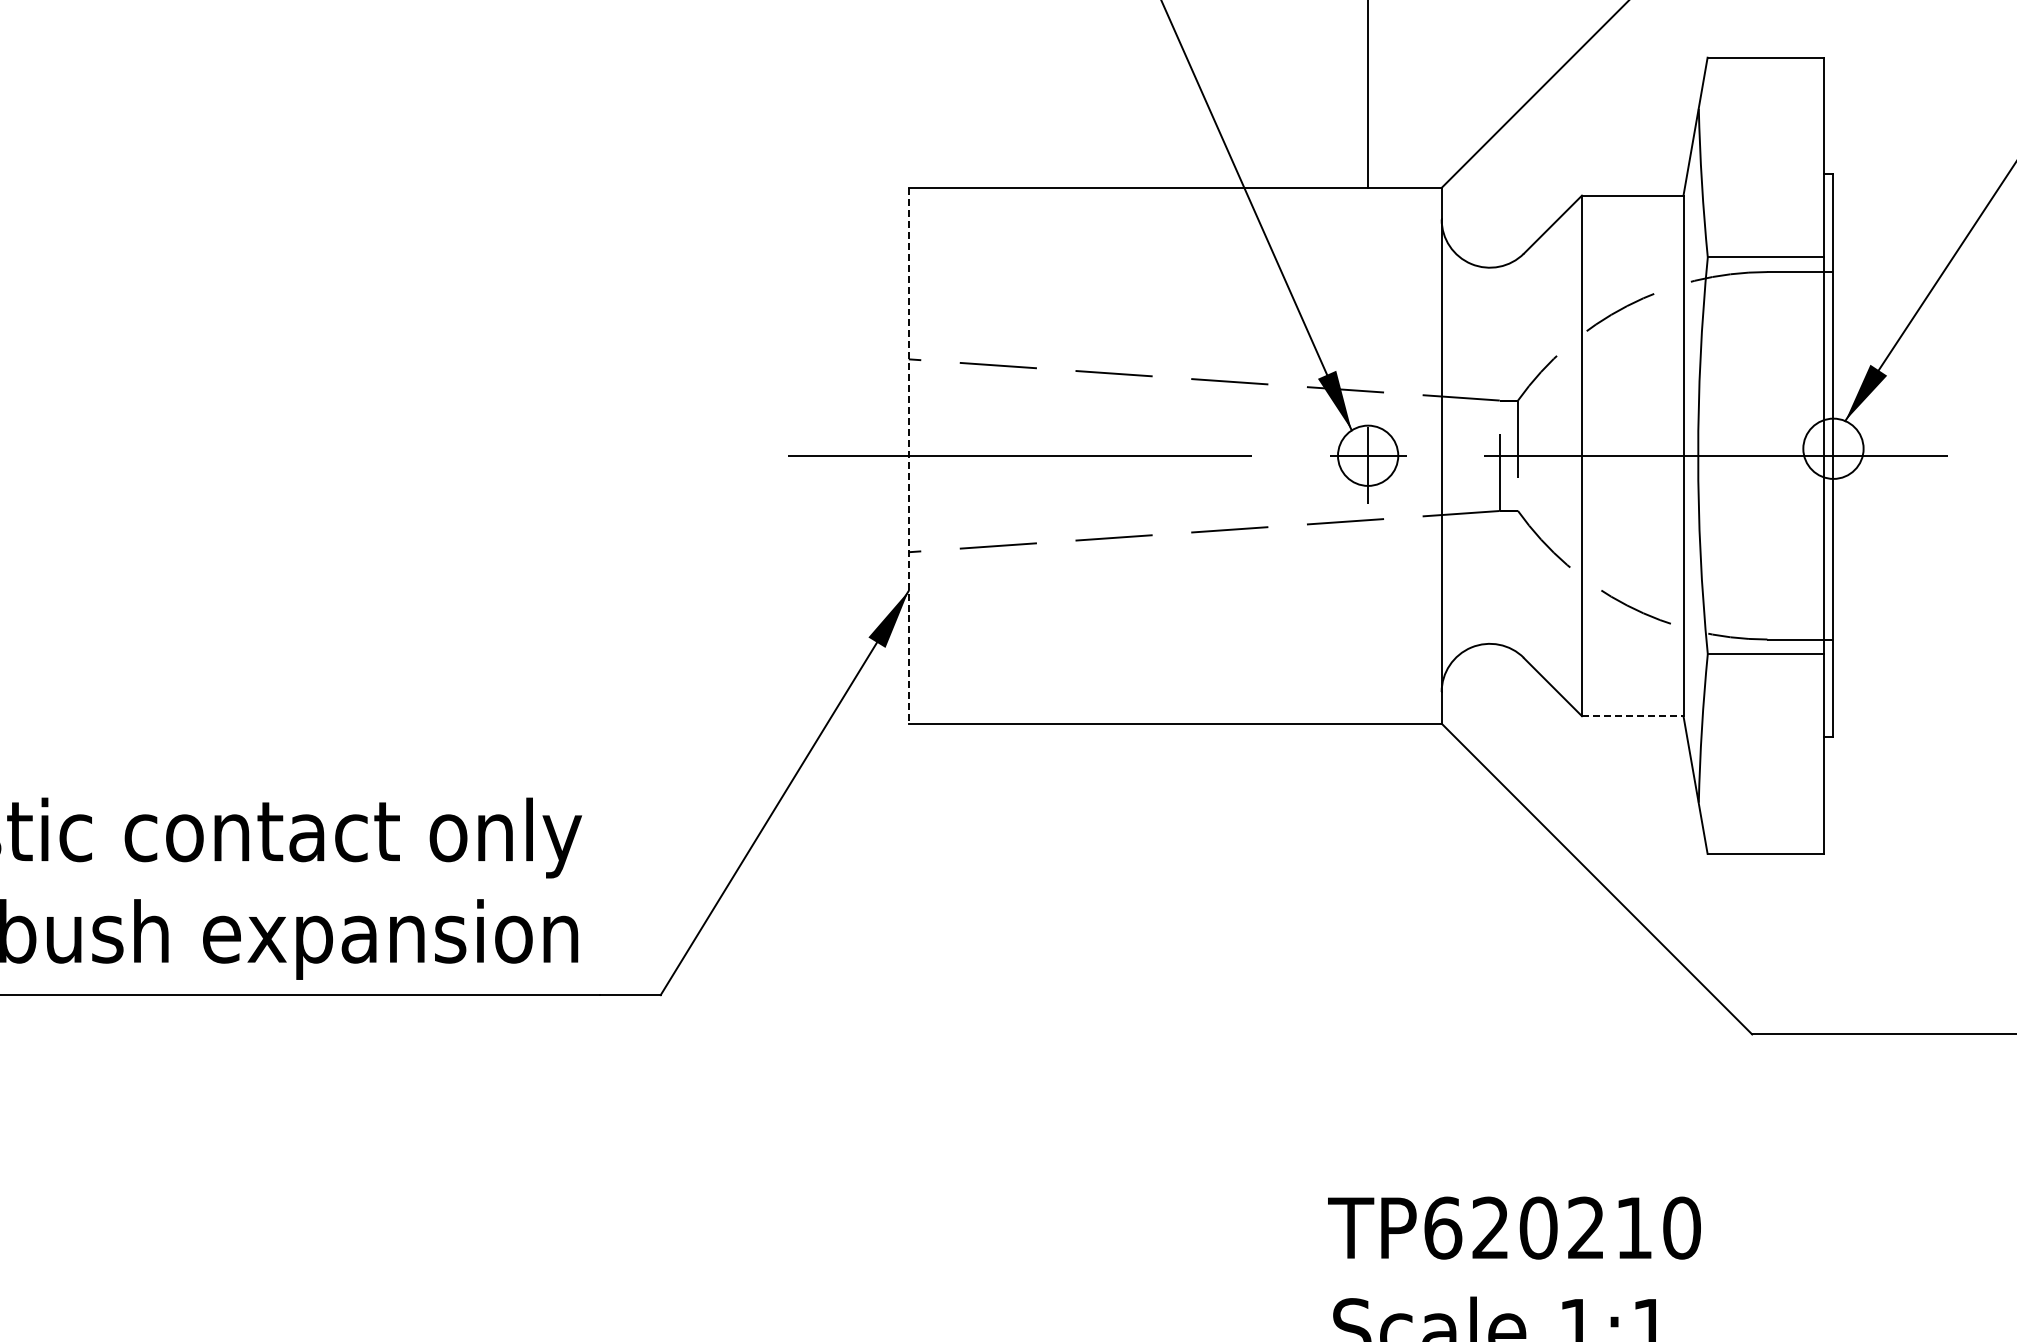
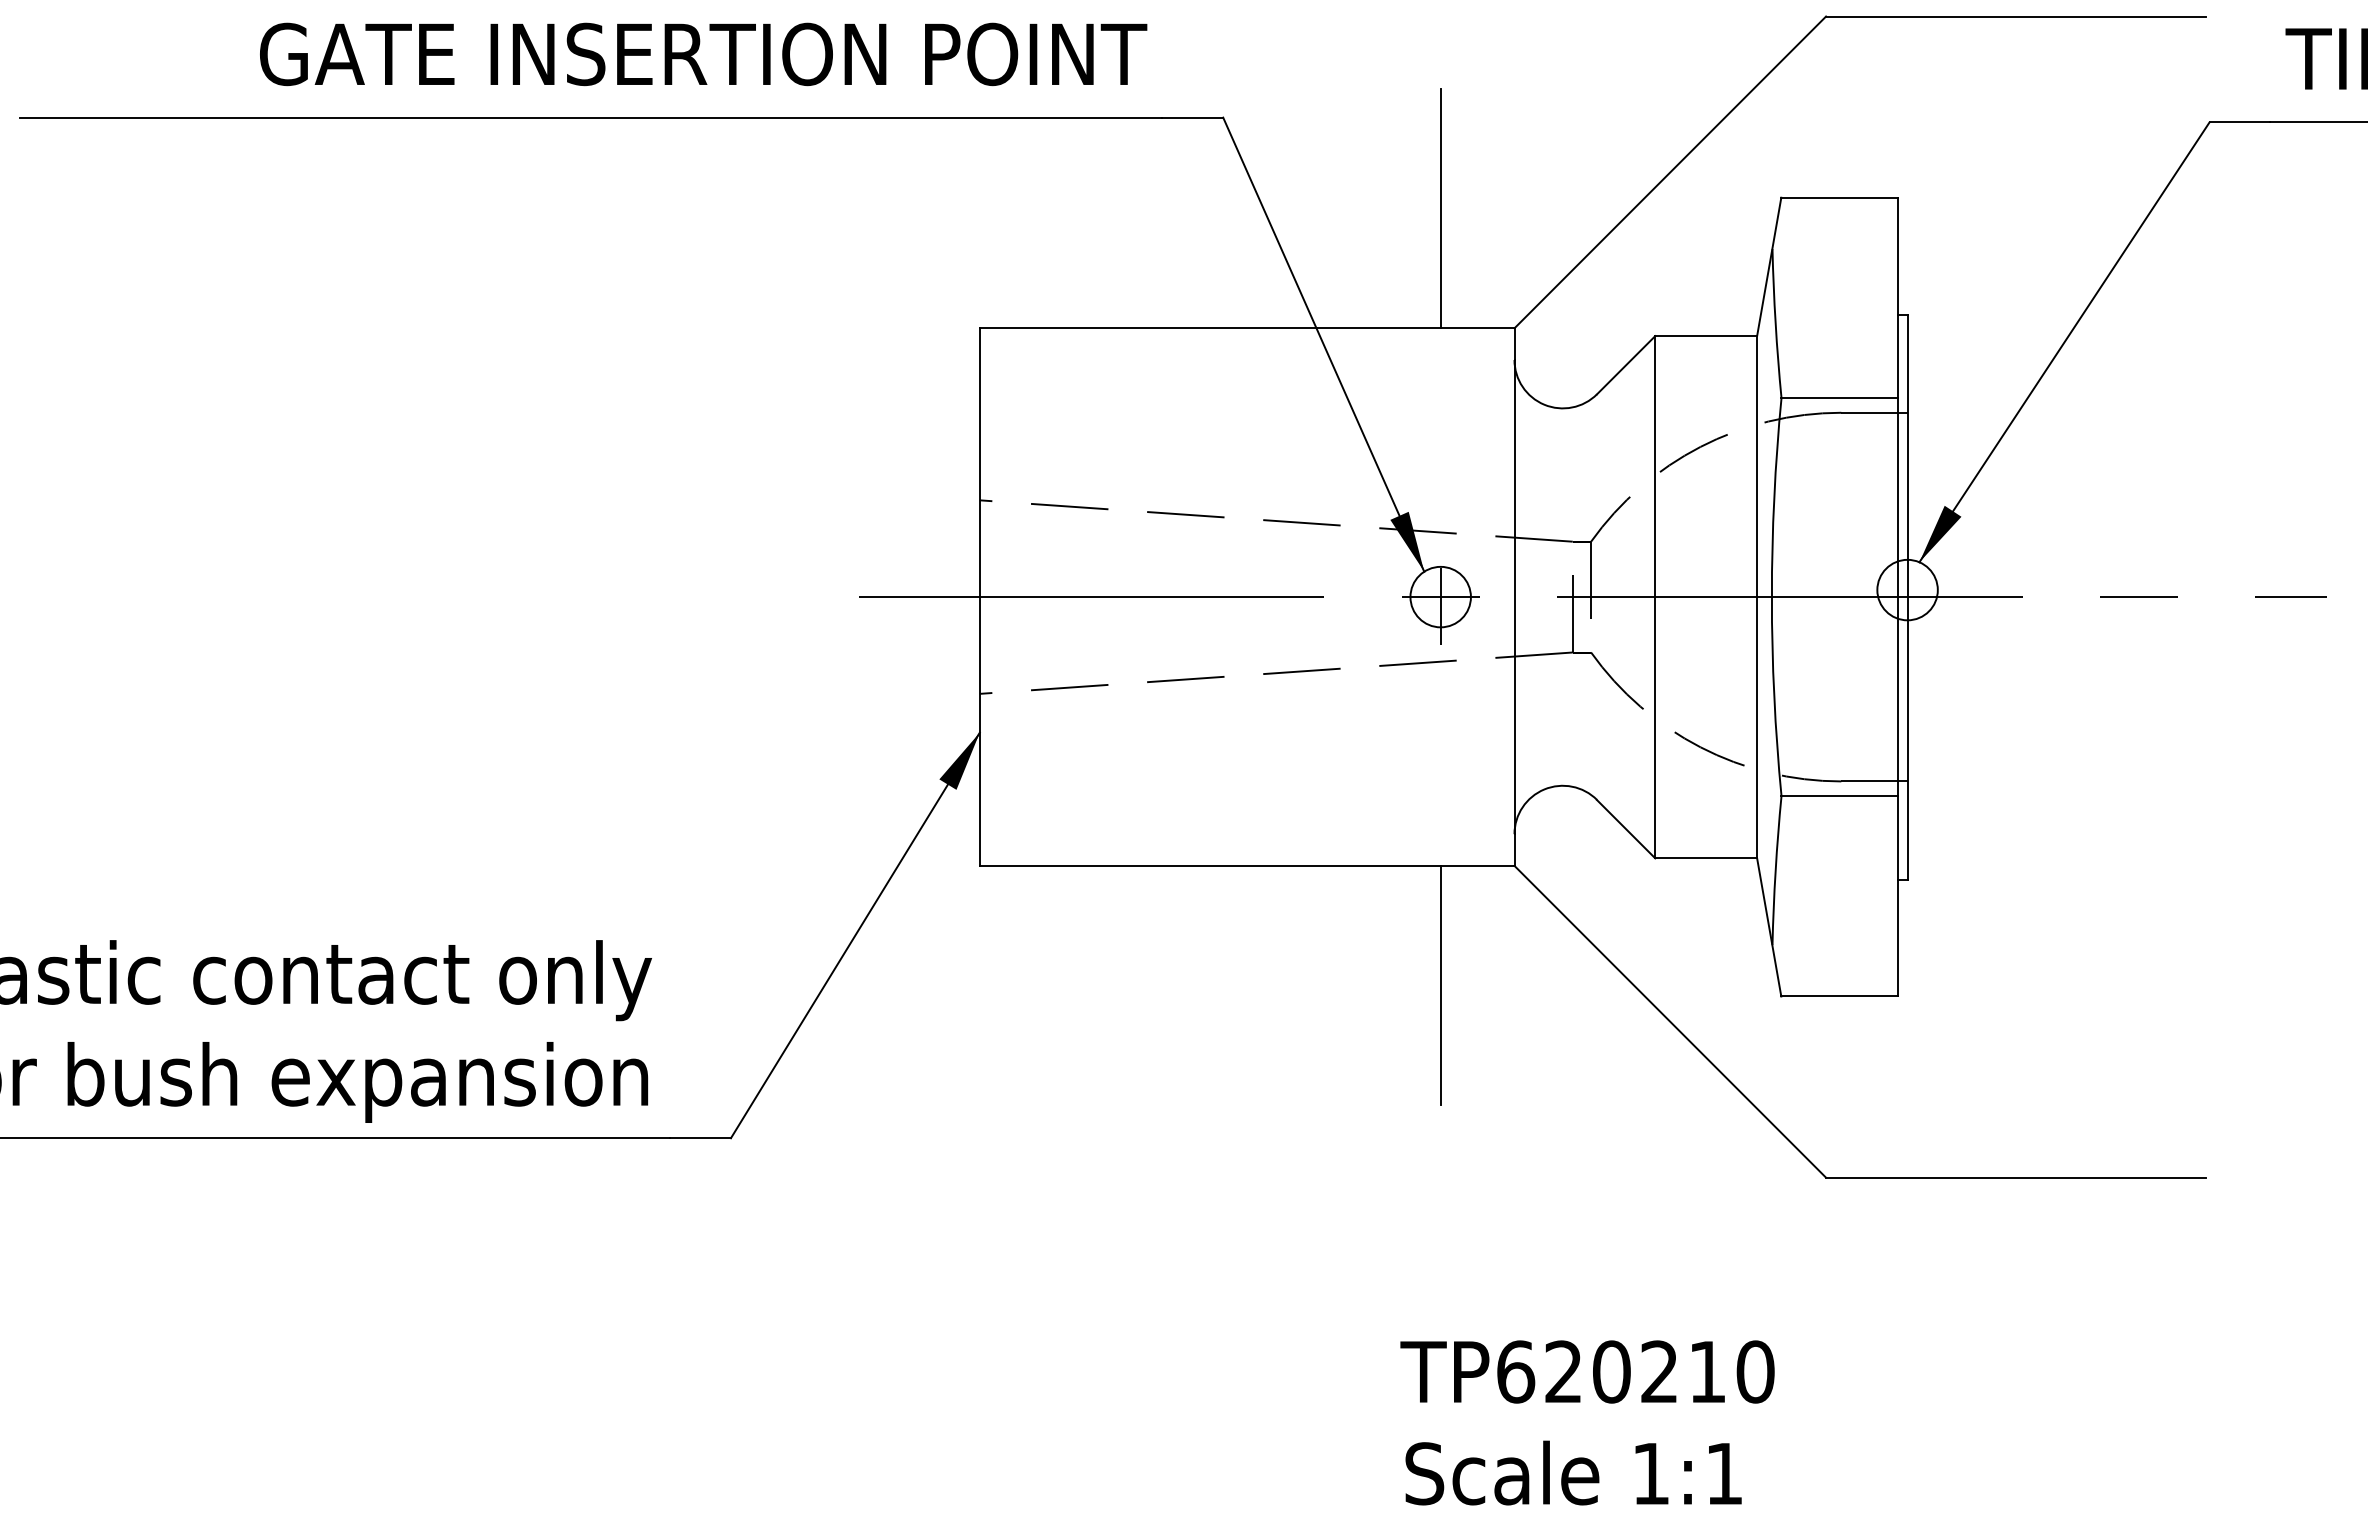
line: (908, 456) -> (979, 597), dashed -> solid
line: (1633, 716) -> (1706, 858), dashed -> solid
line: (1367, 842) -> (1440, 985), added

